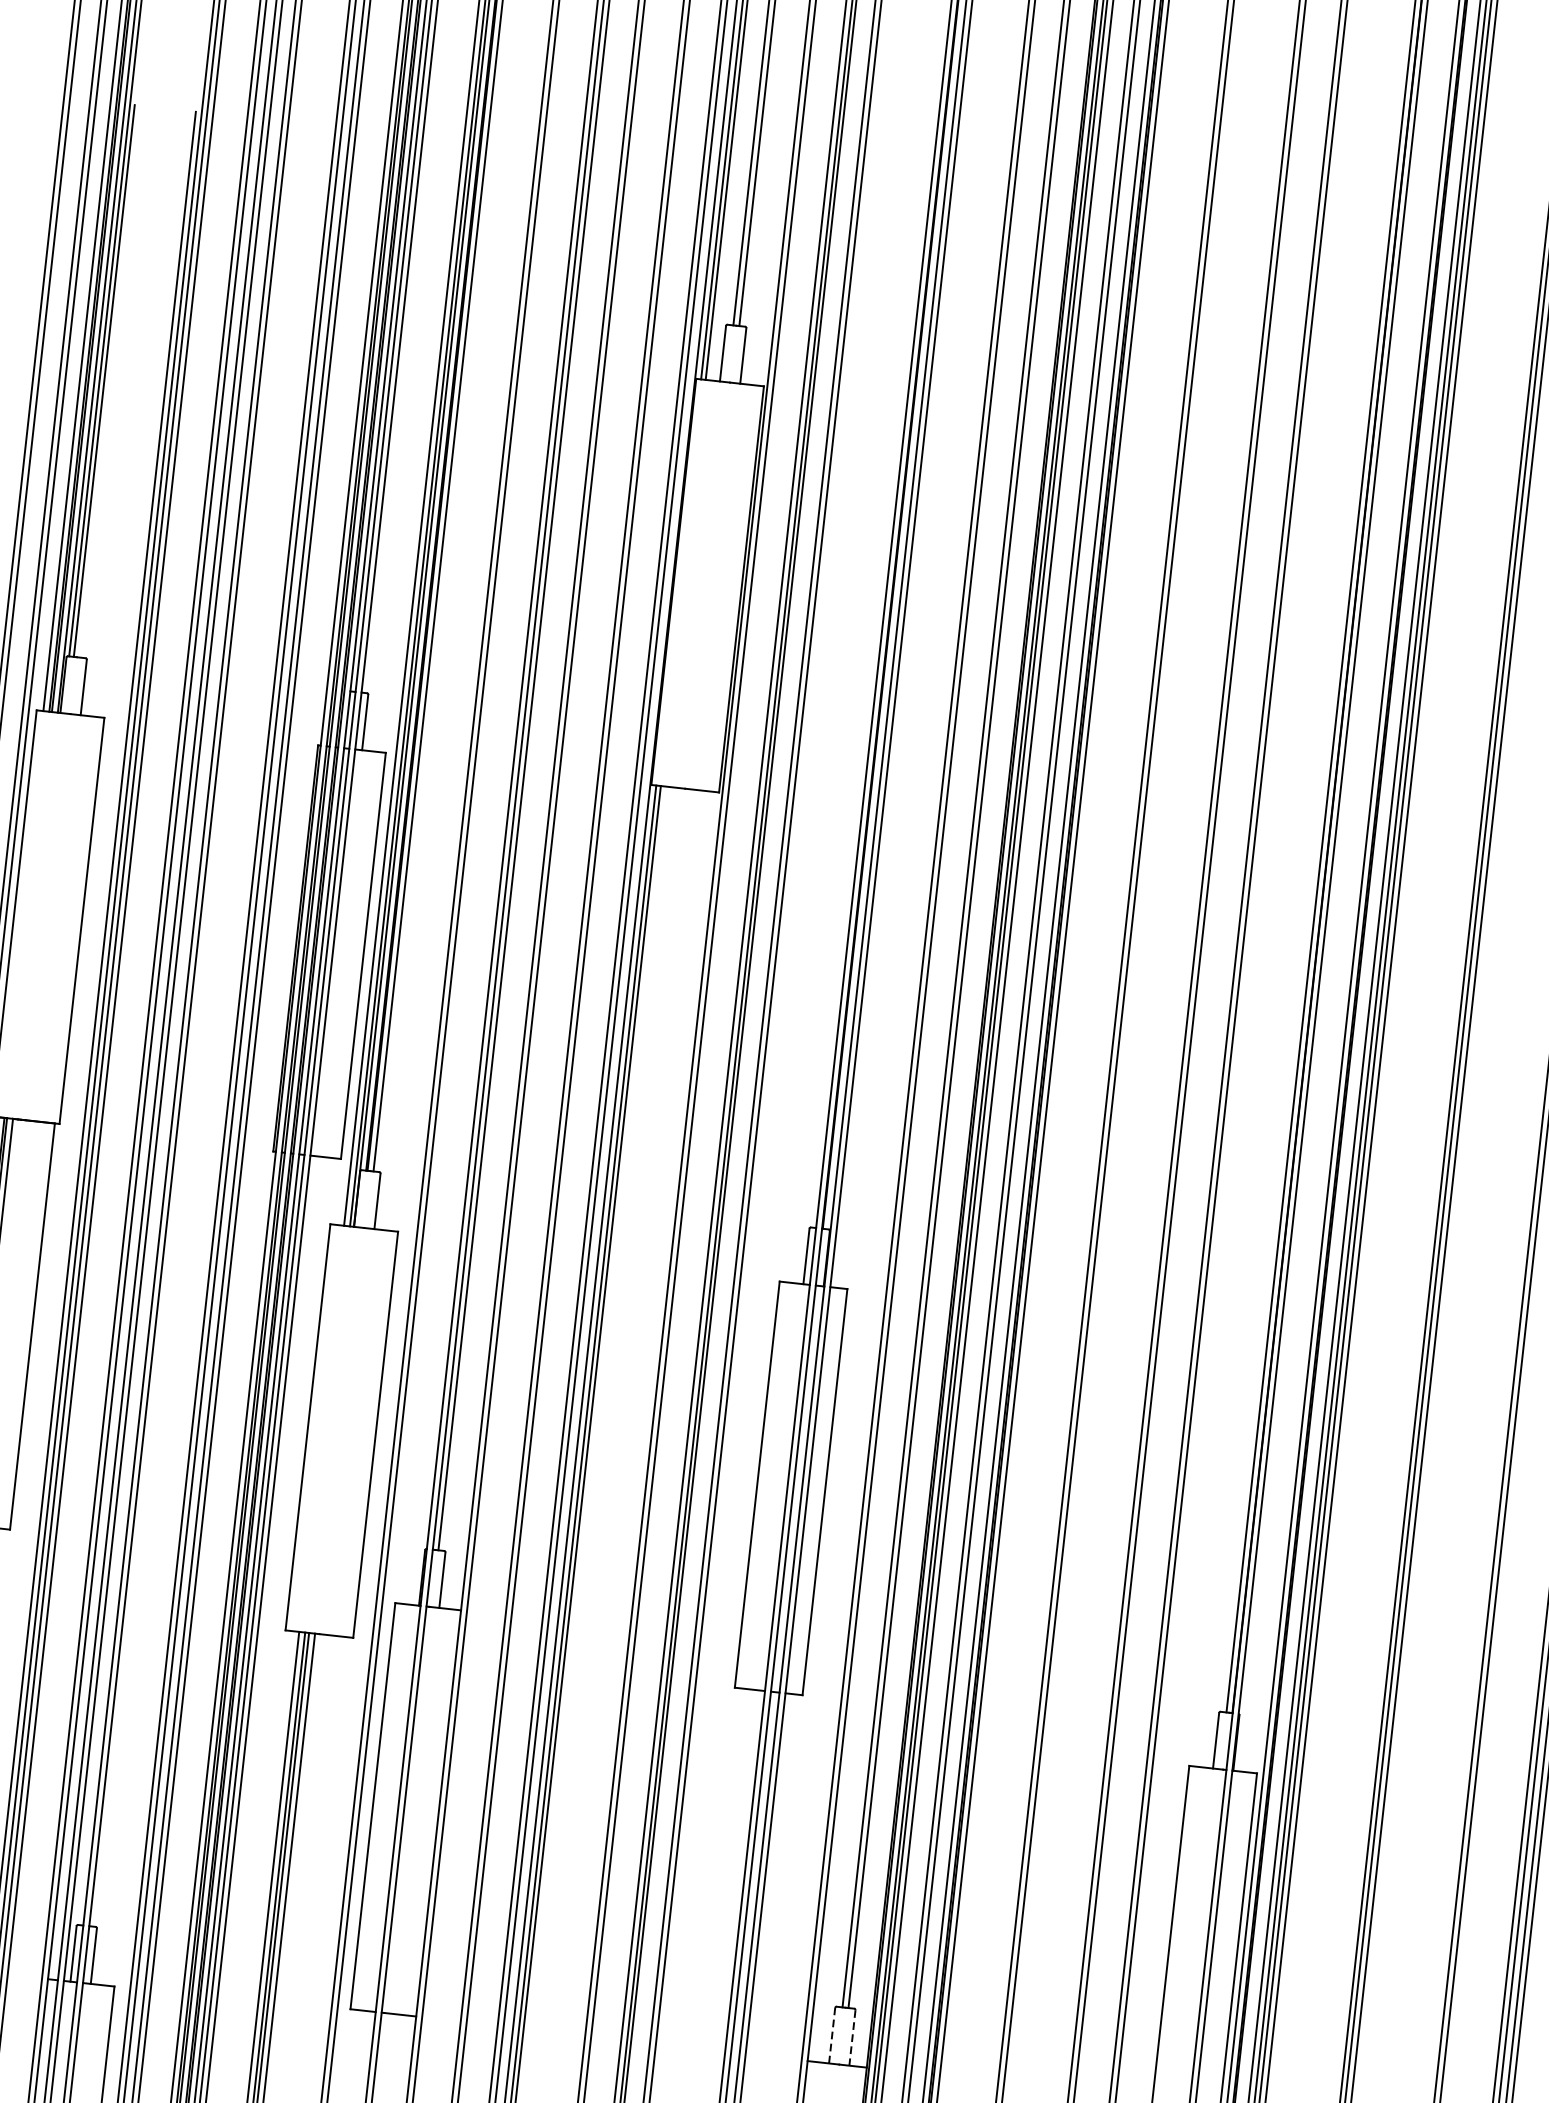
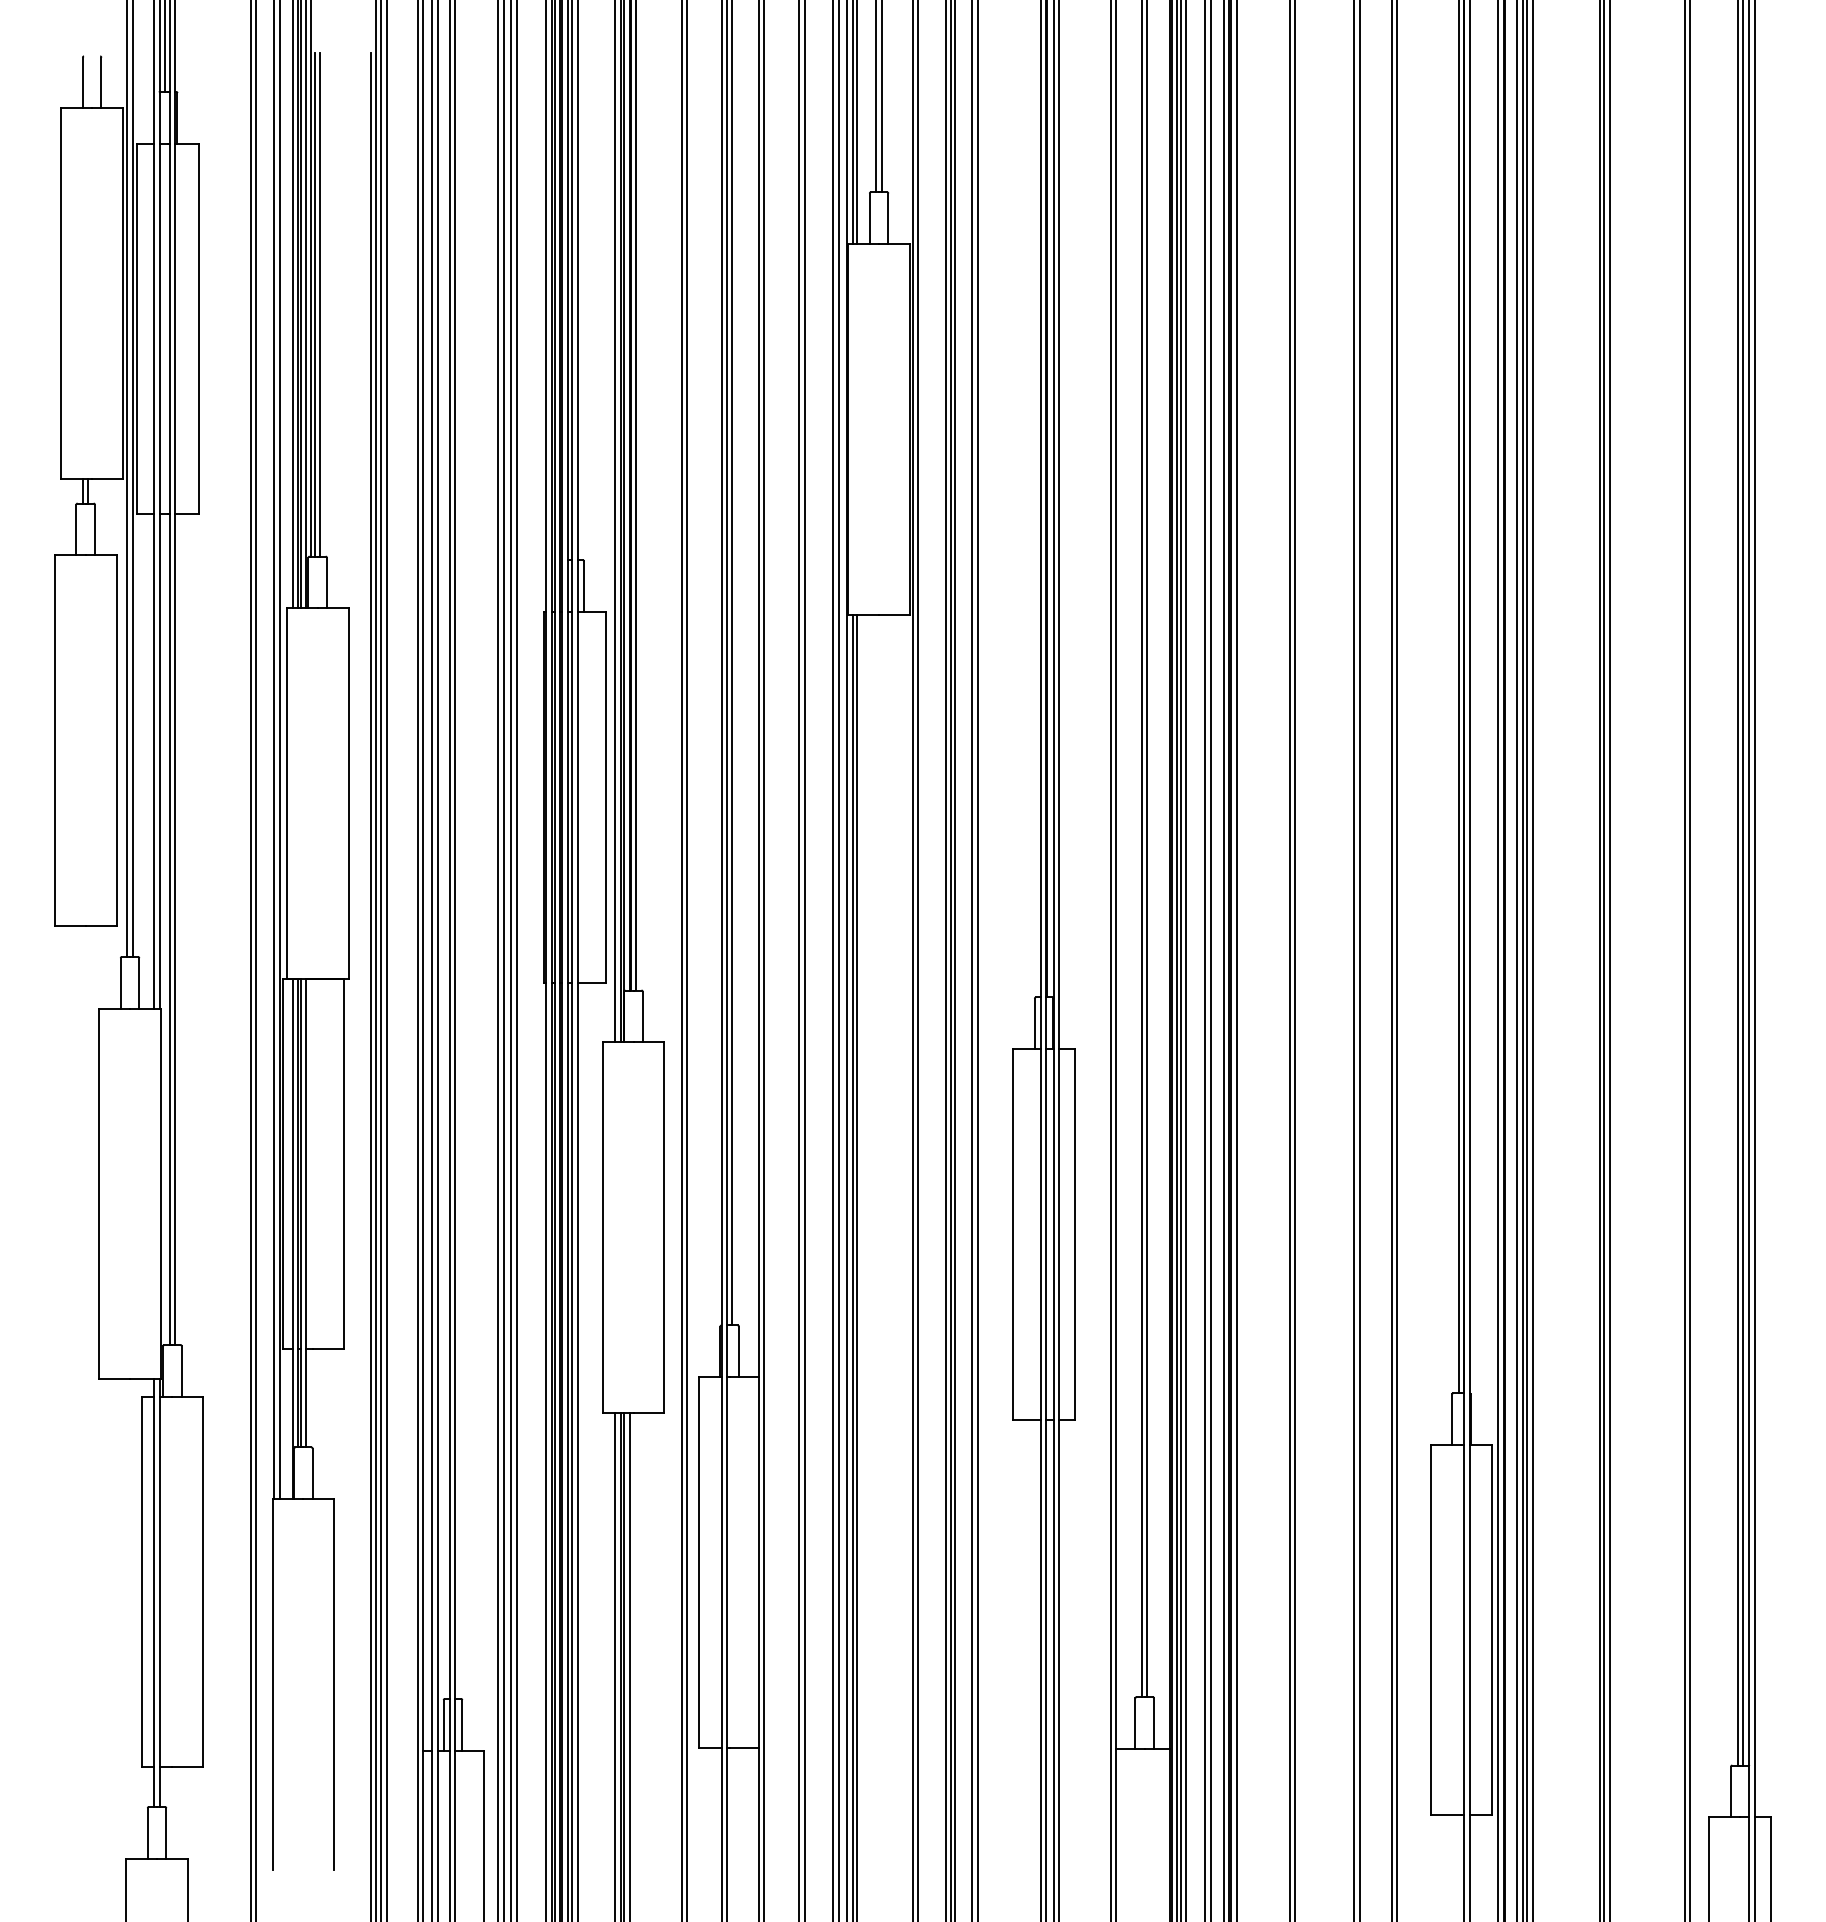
line: (110, 381) -> (320, 304), added
line: (832, 2035) -> (1135, 1723), dashed -> solid
line: (852, 2038) -> (1154, 1724), dashed -> solid

